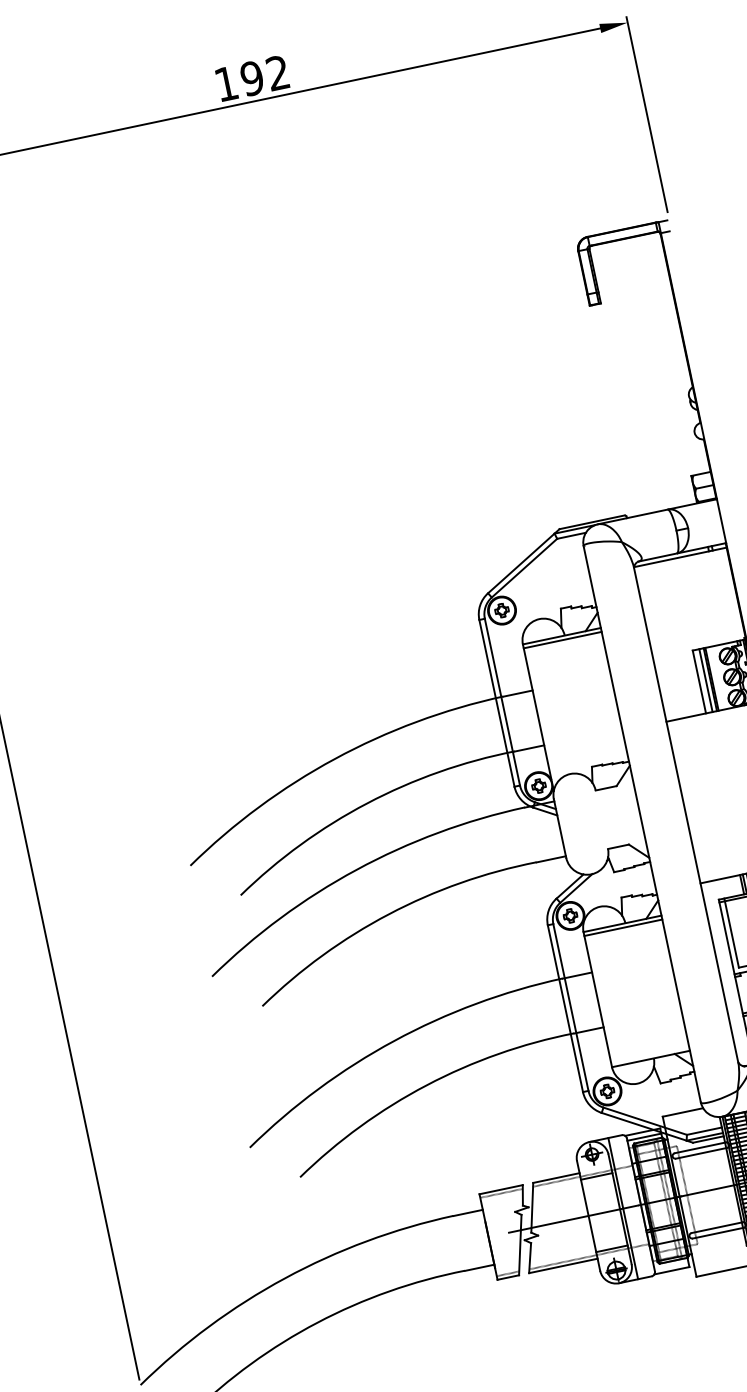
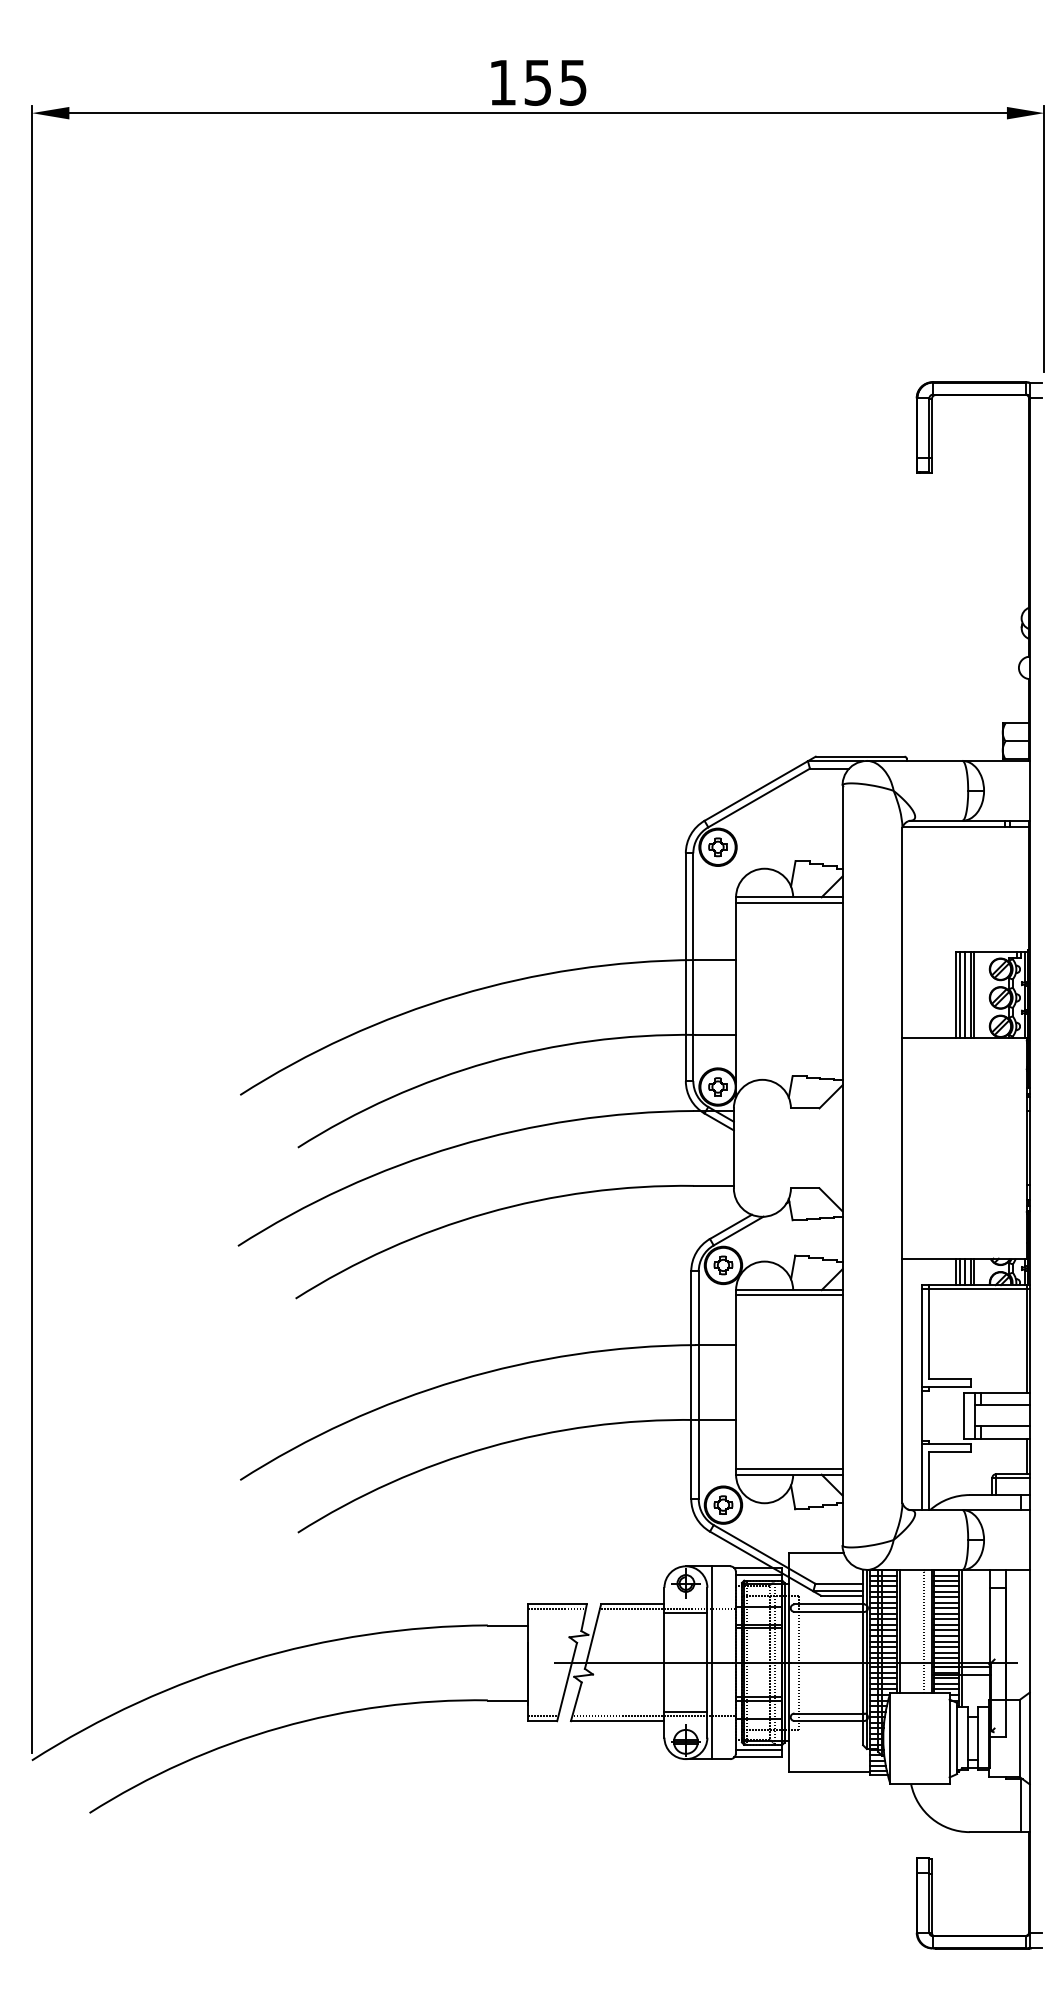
text: (265, 75) -> (555, 82), 192 -> 155
line: (702, 680) -> (960, 994), added
line: (650, 1055) -> (789, 1469), added
line: (671, 1265) -> (758, 1750), added

